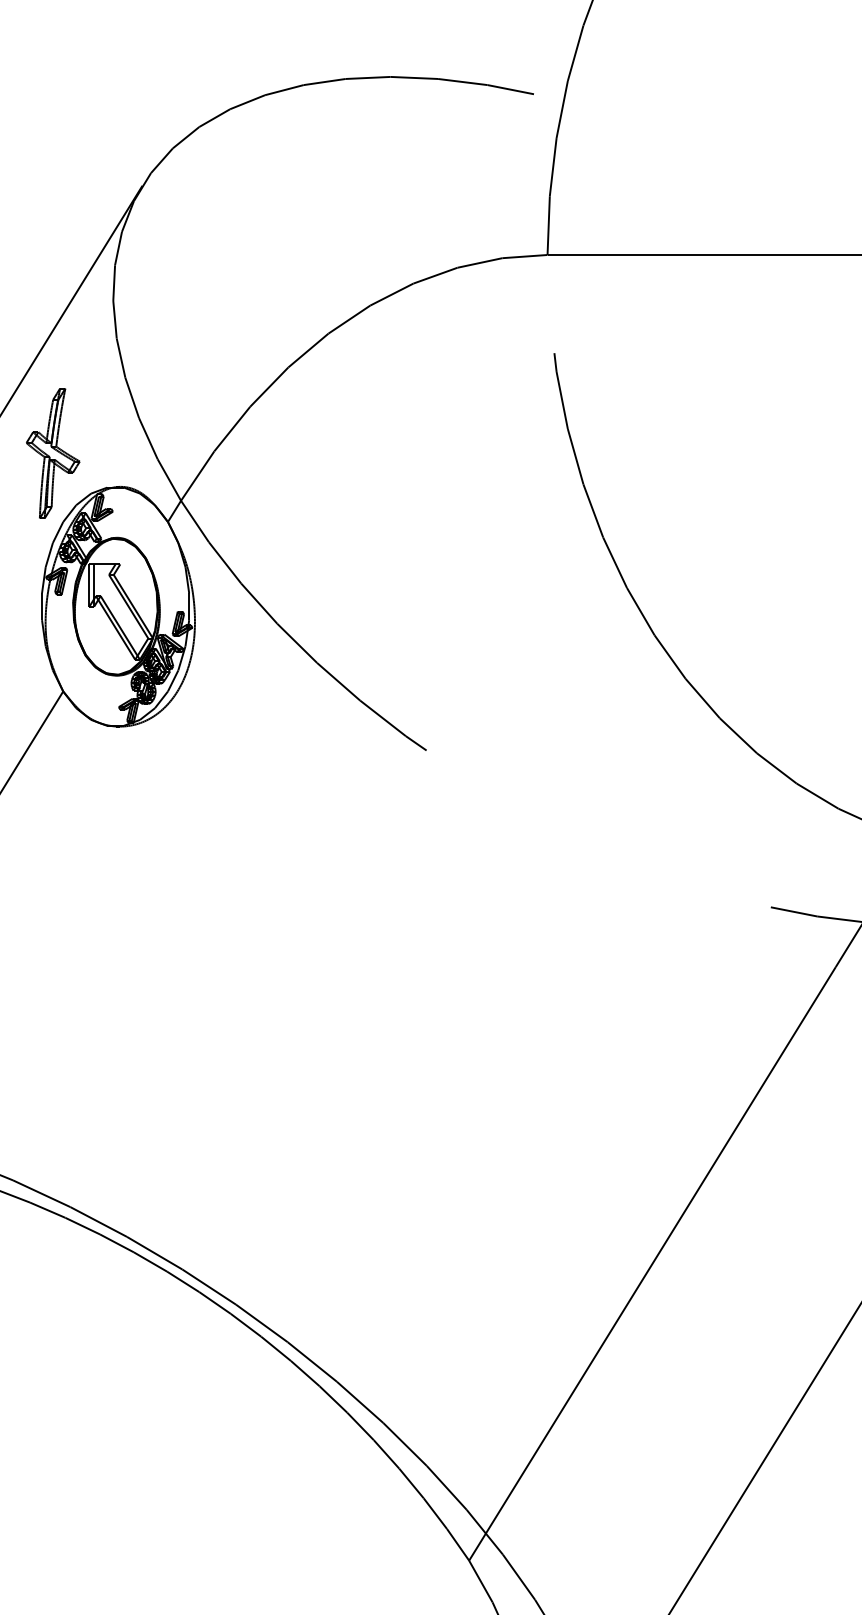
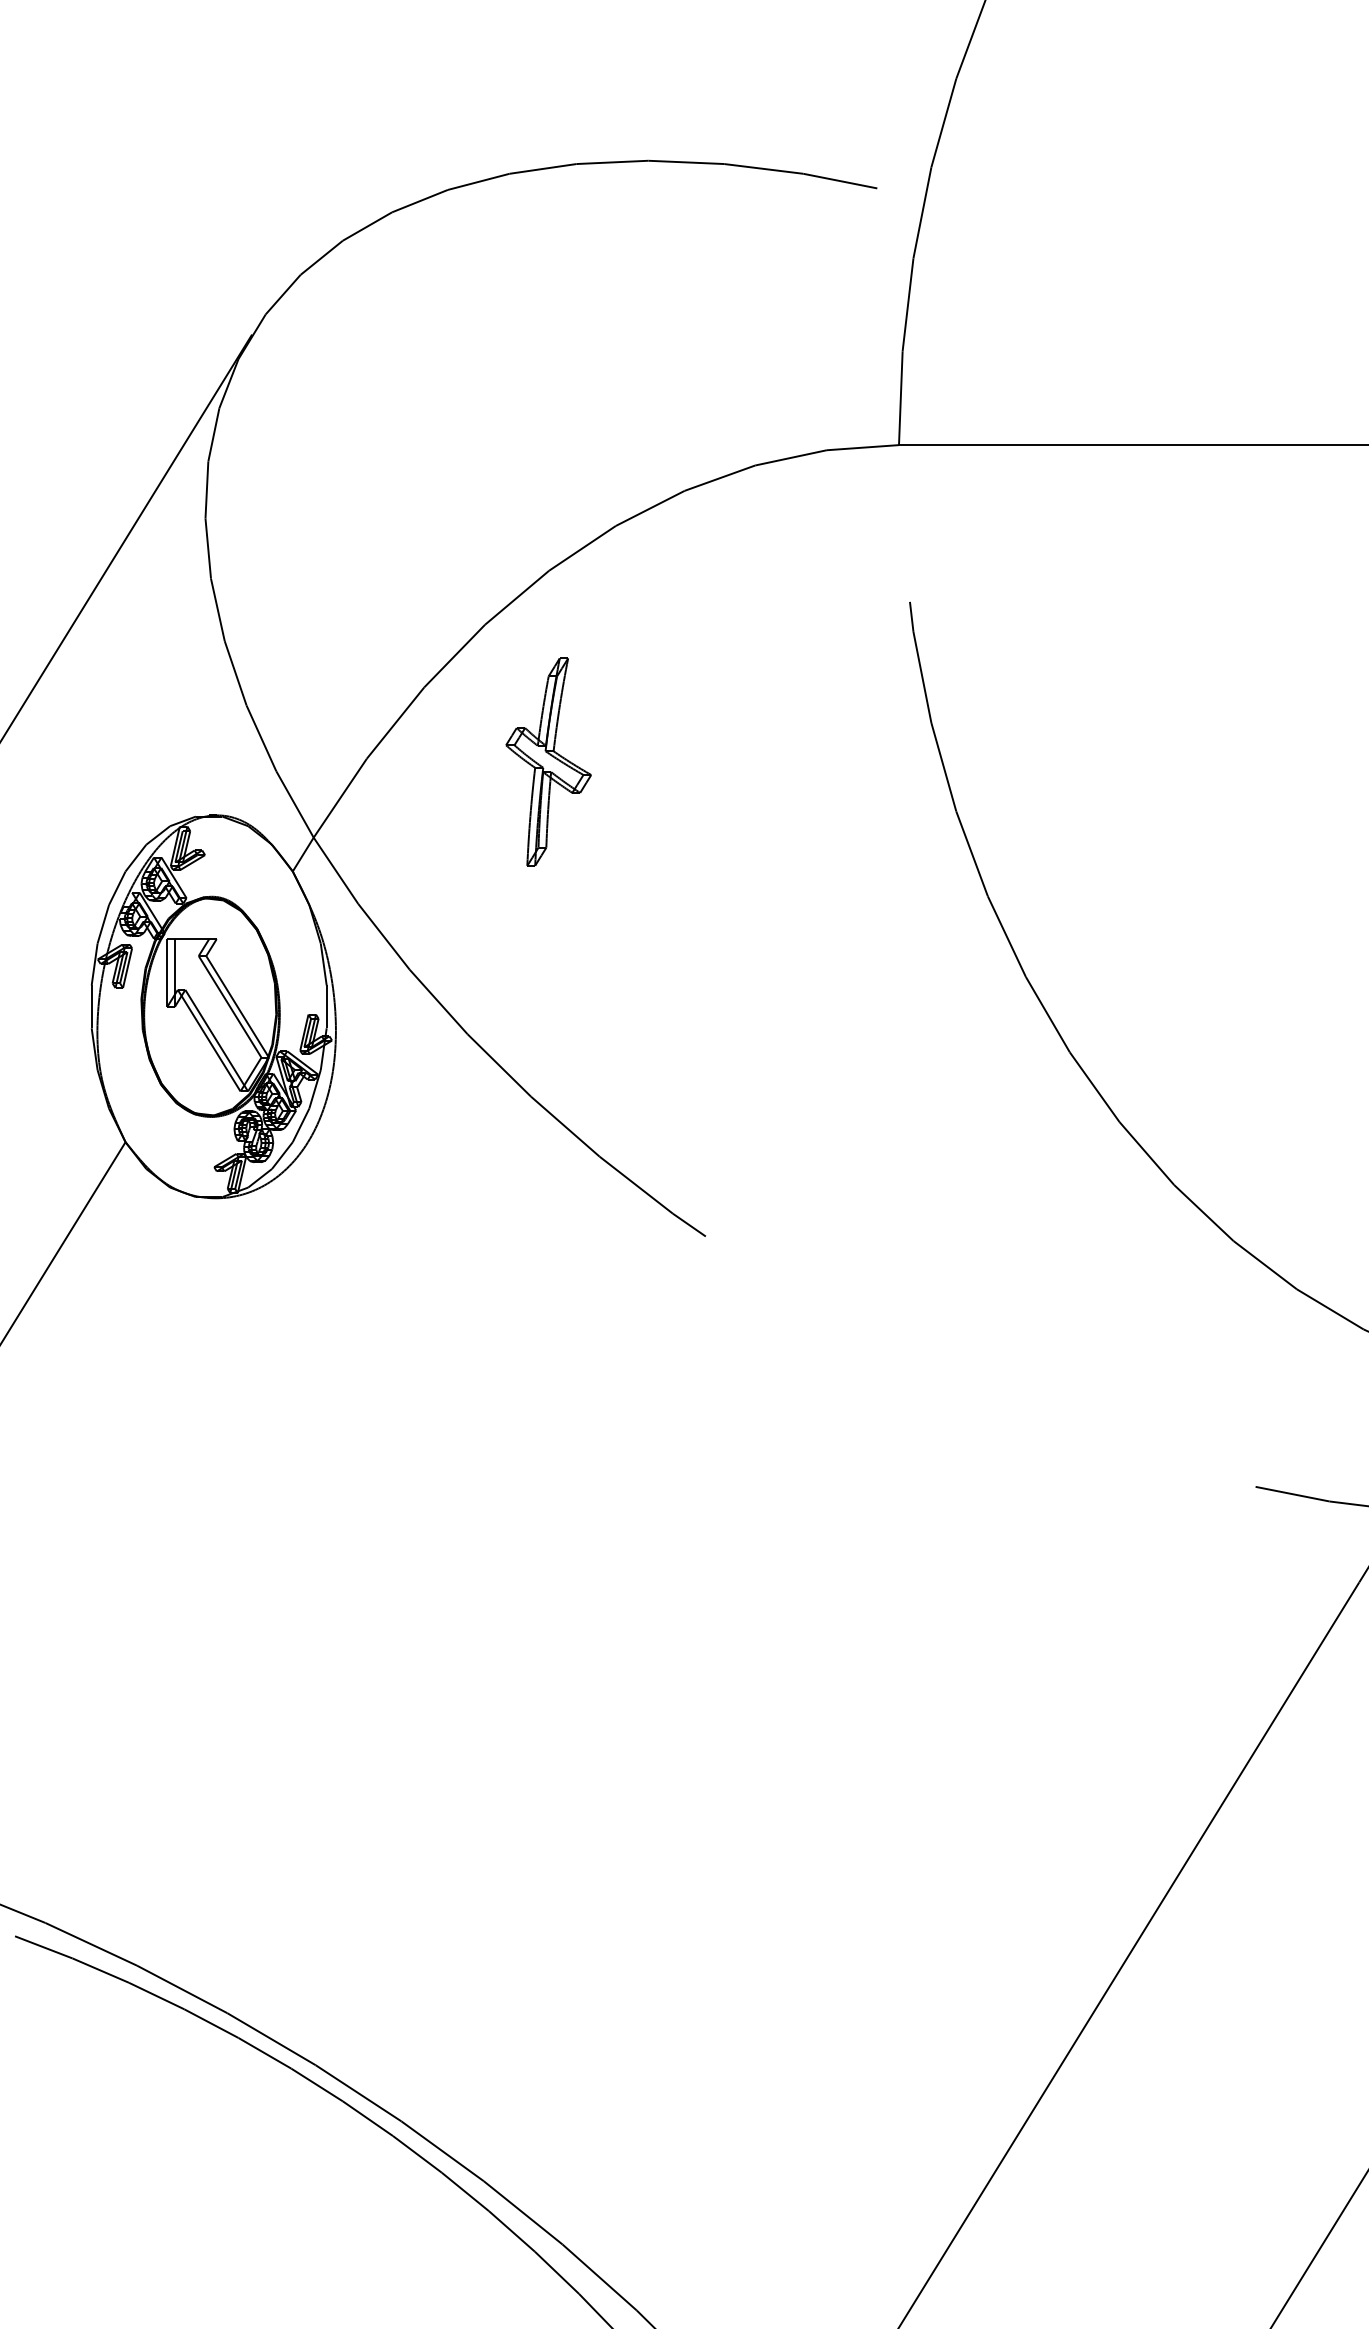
part: (53, 453) -> (549, 762), moved

